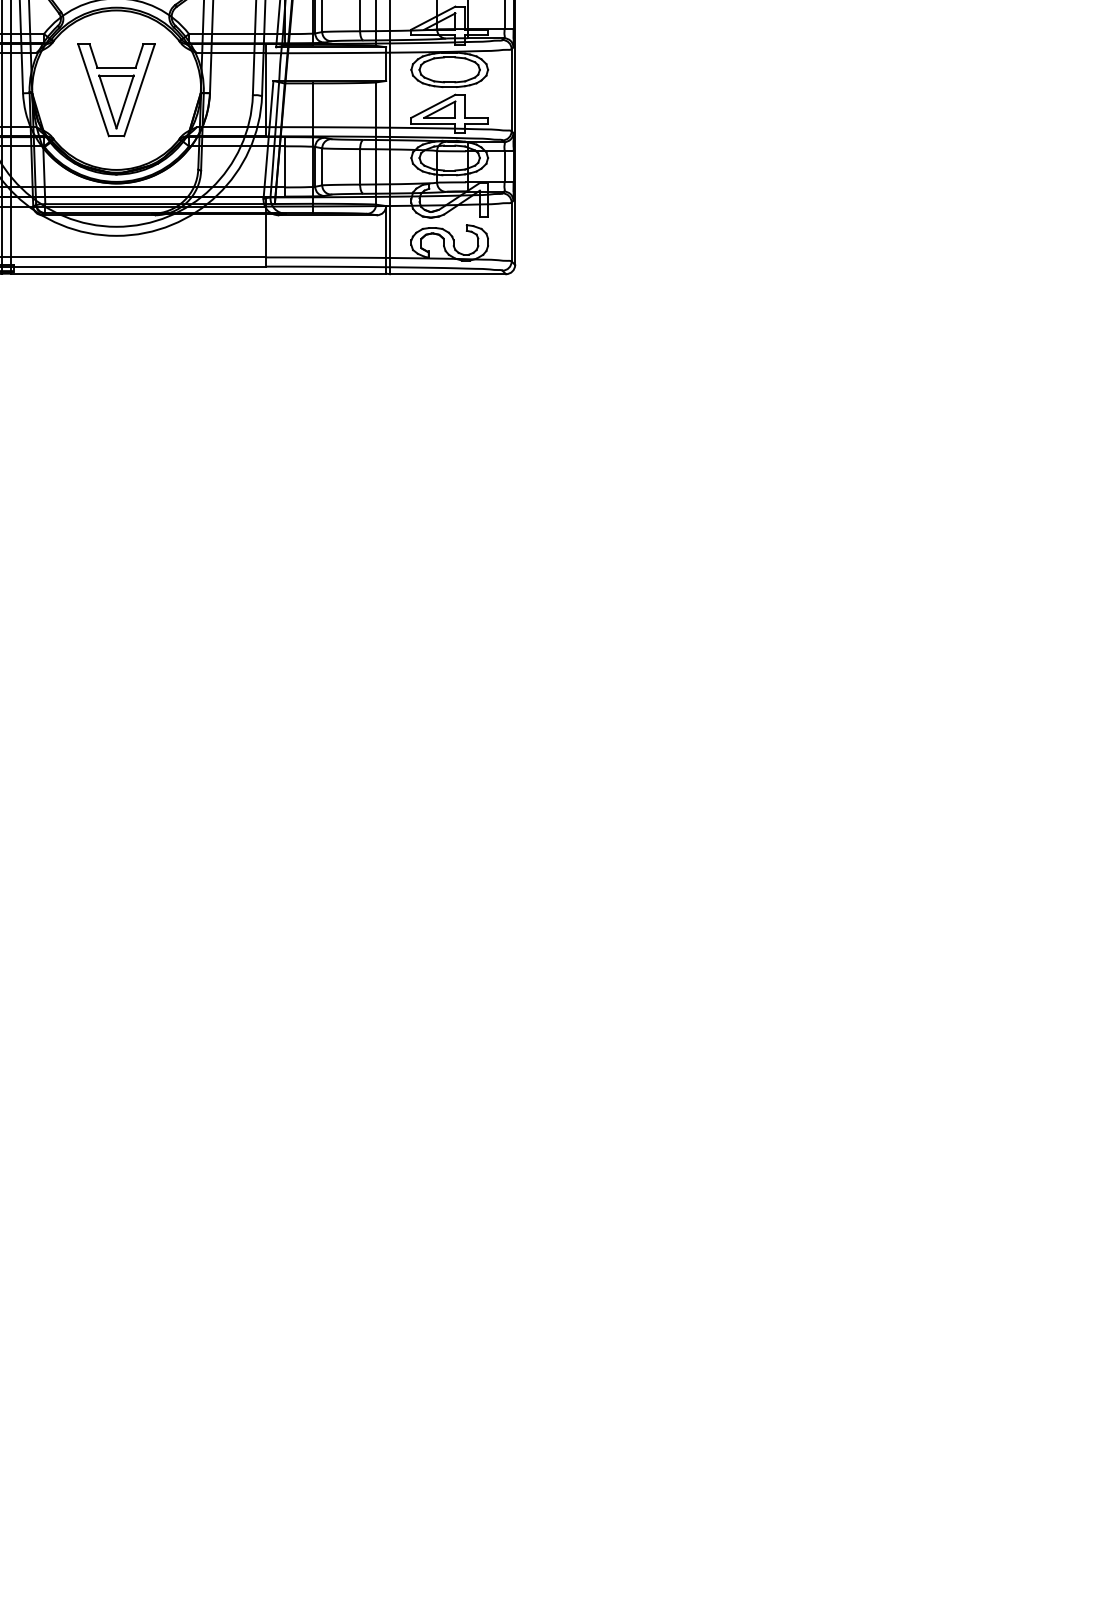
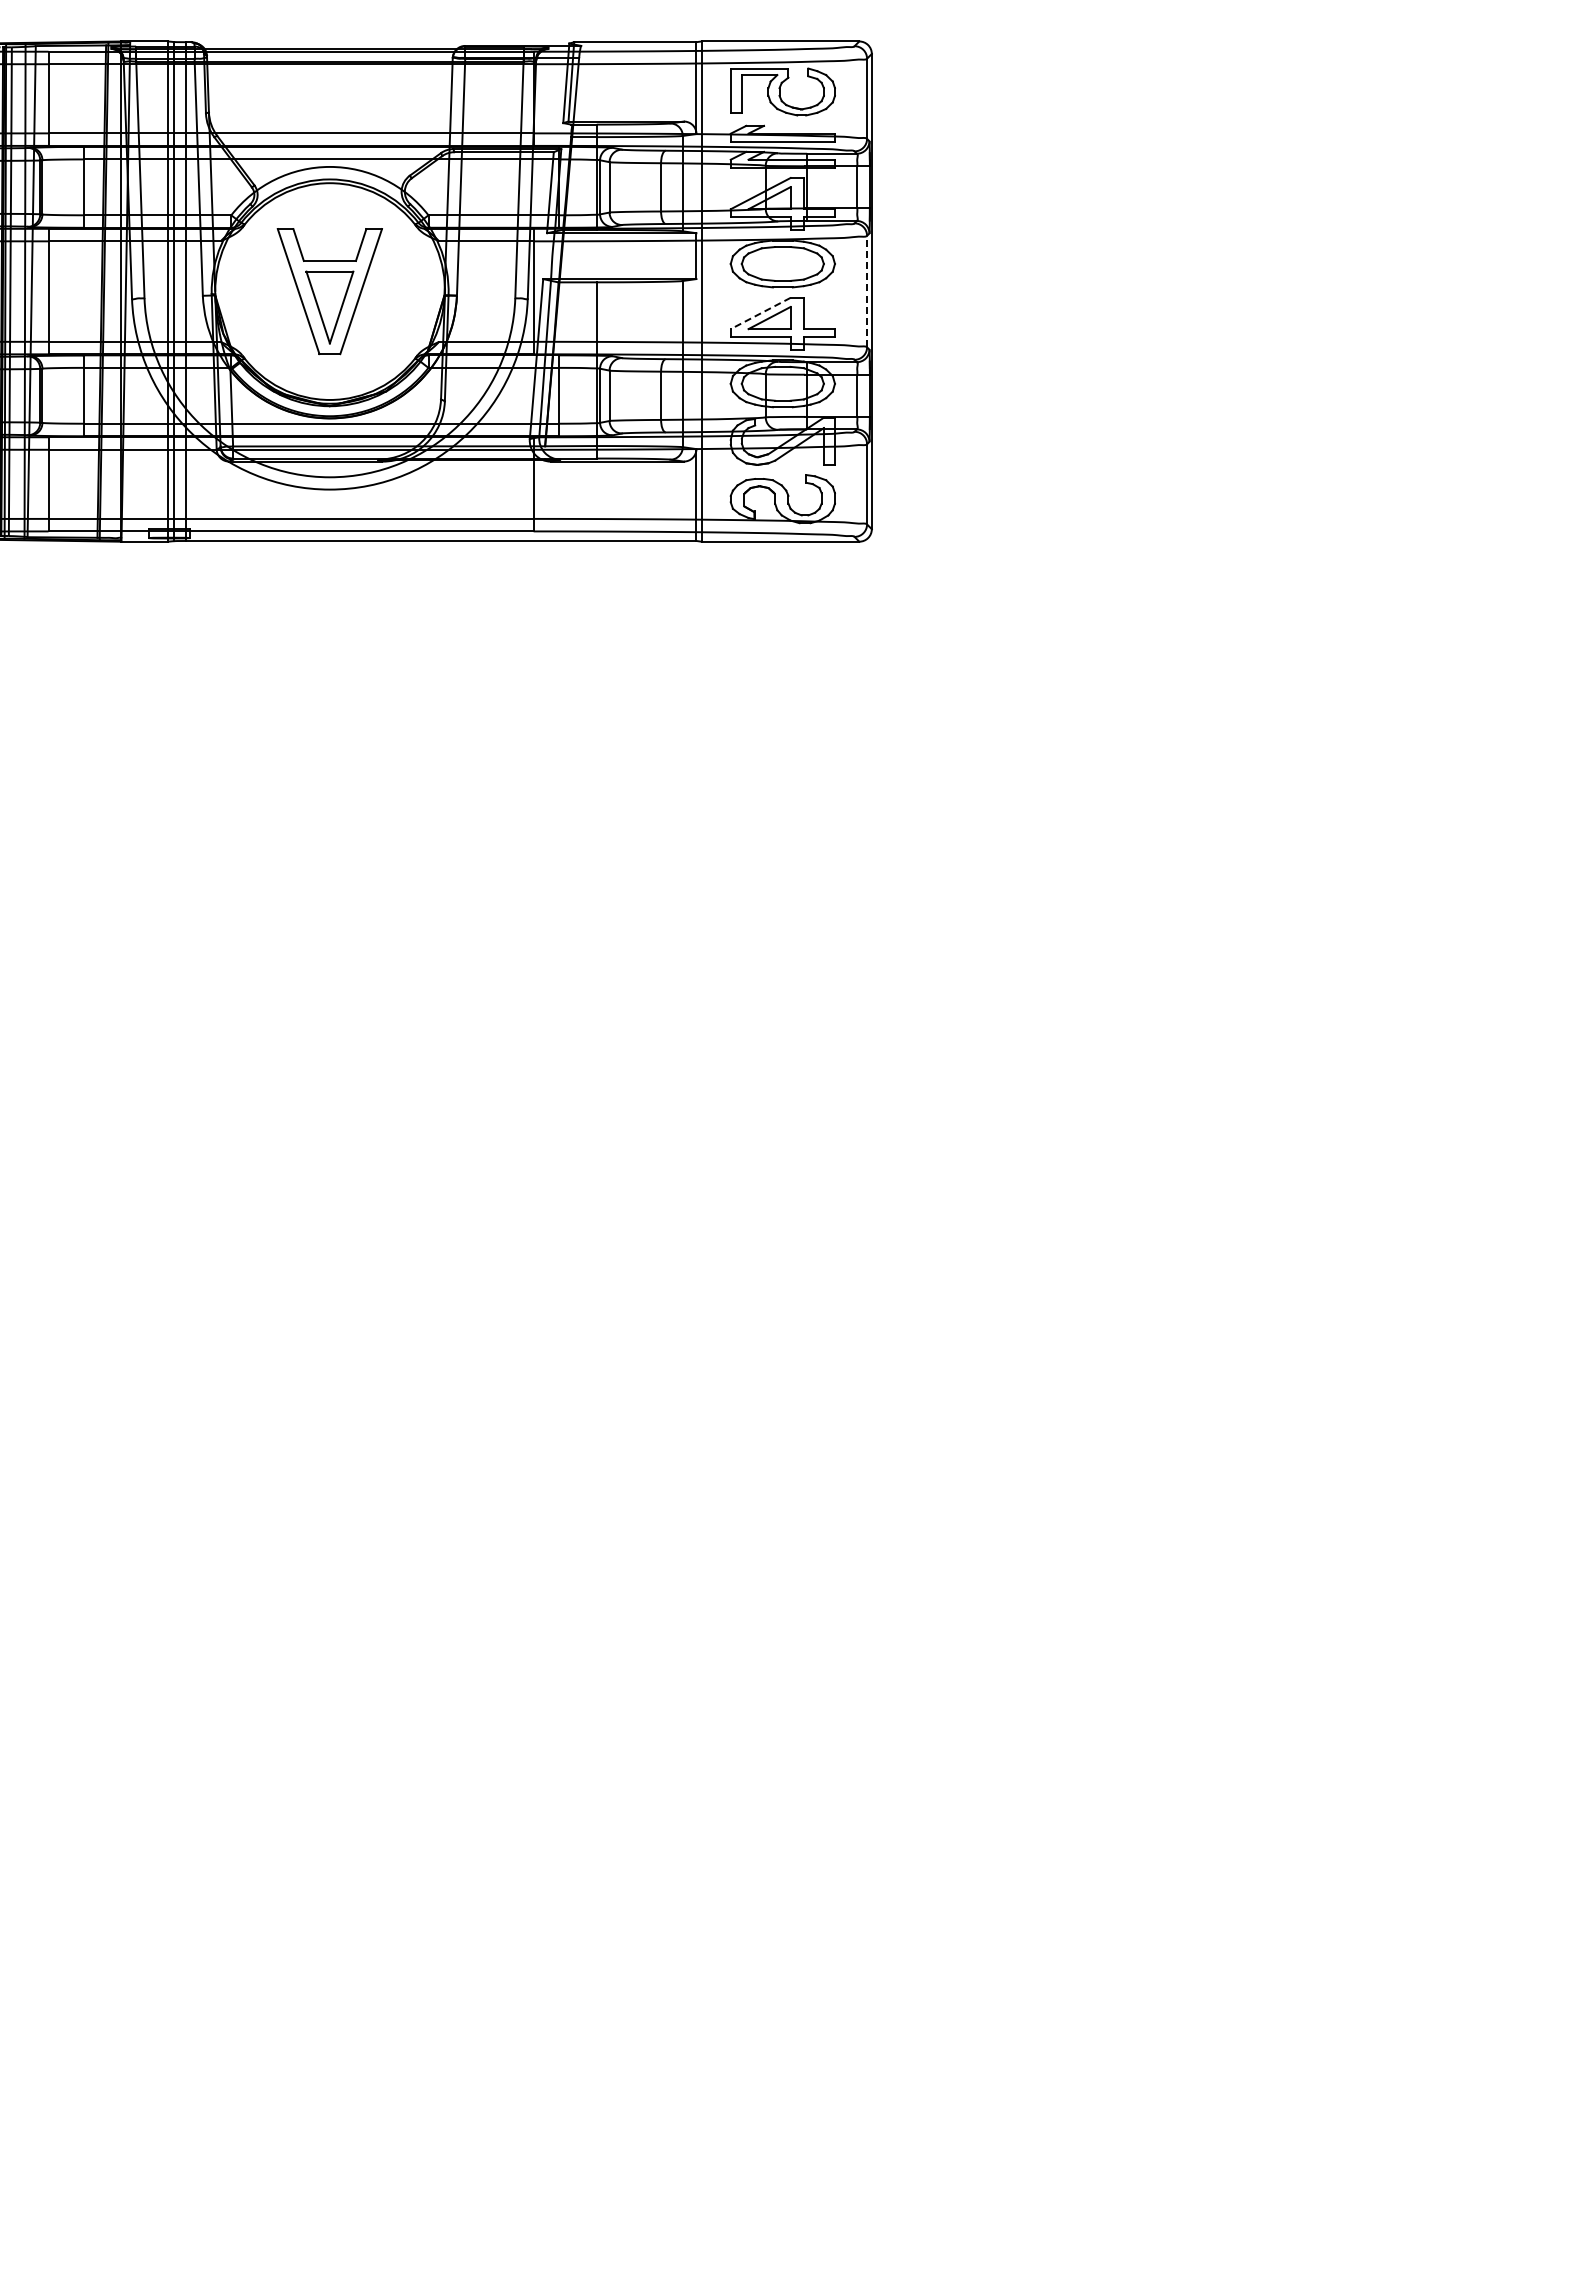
line: (511, 90) -> (867, 291), solid -> dashed
line: (433, 106) -> (760, 313), solid -> dashed

